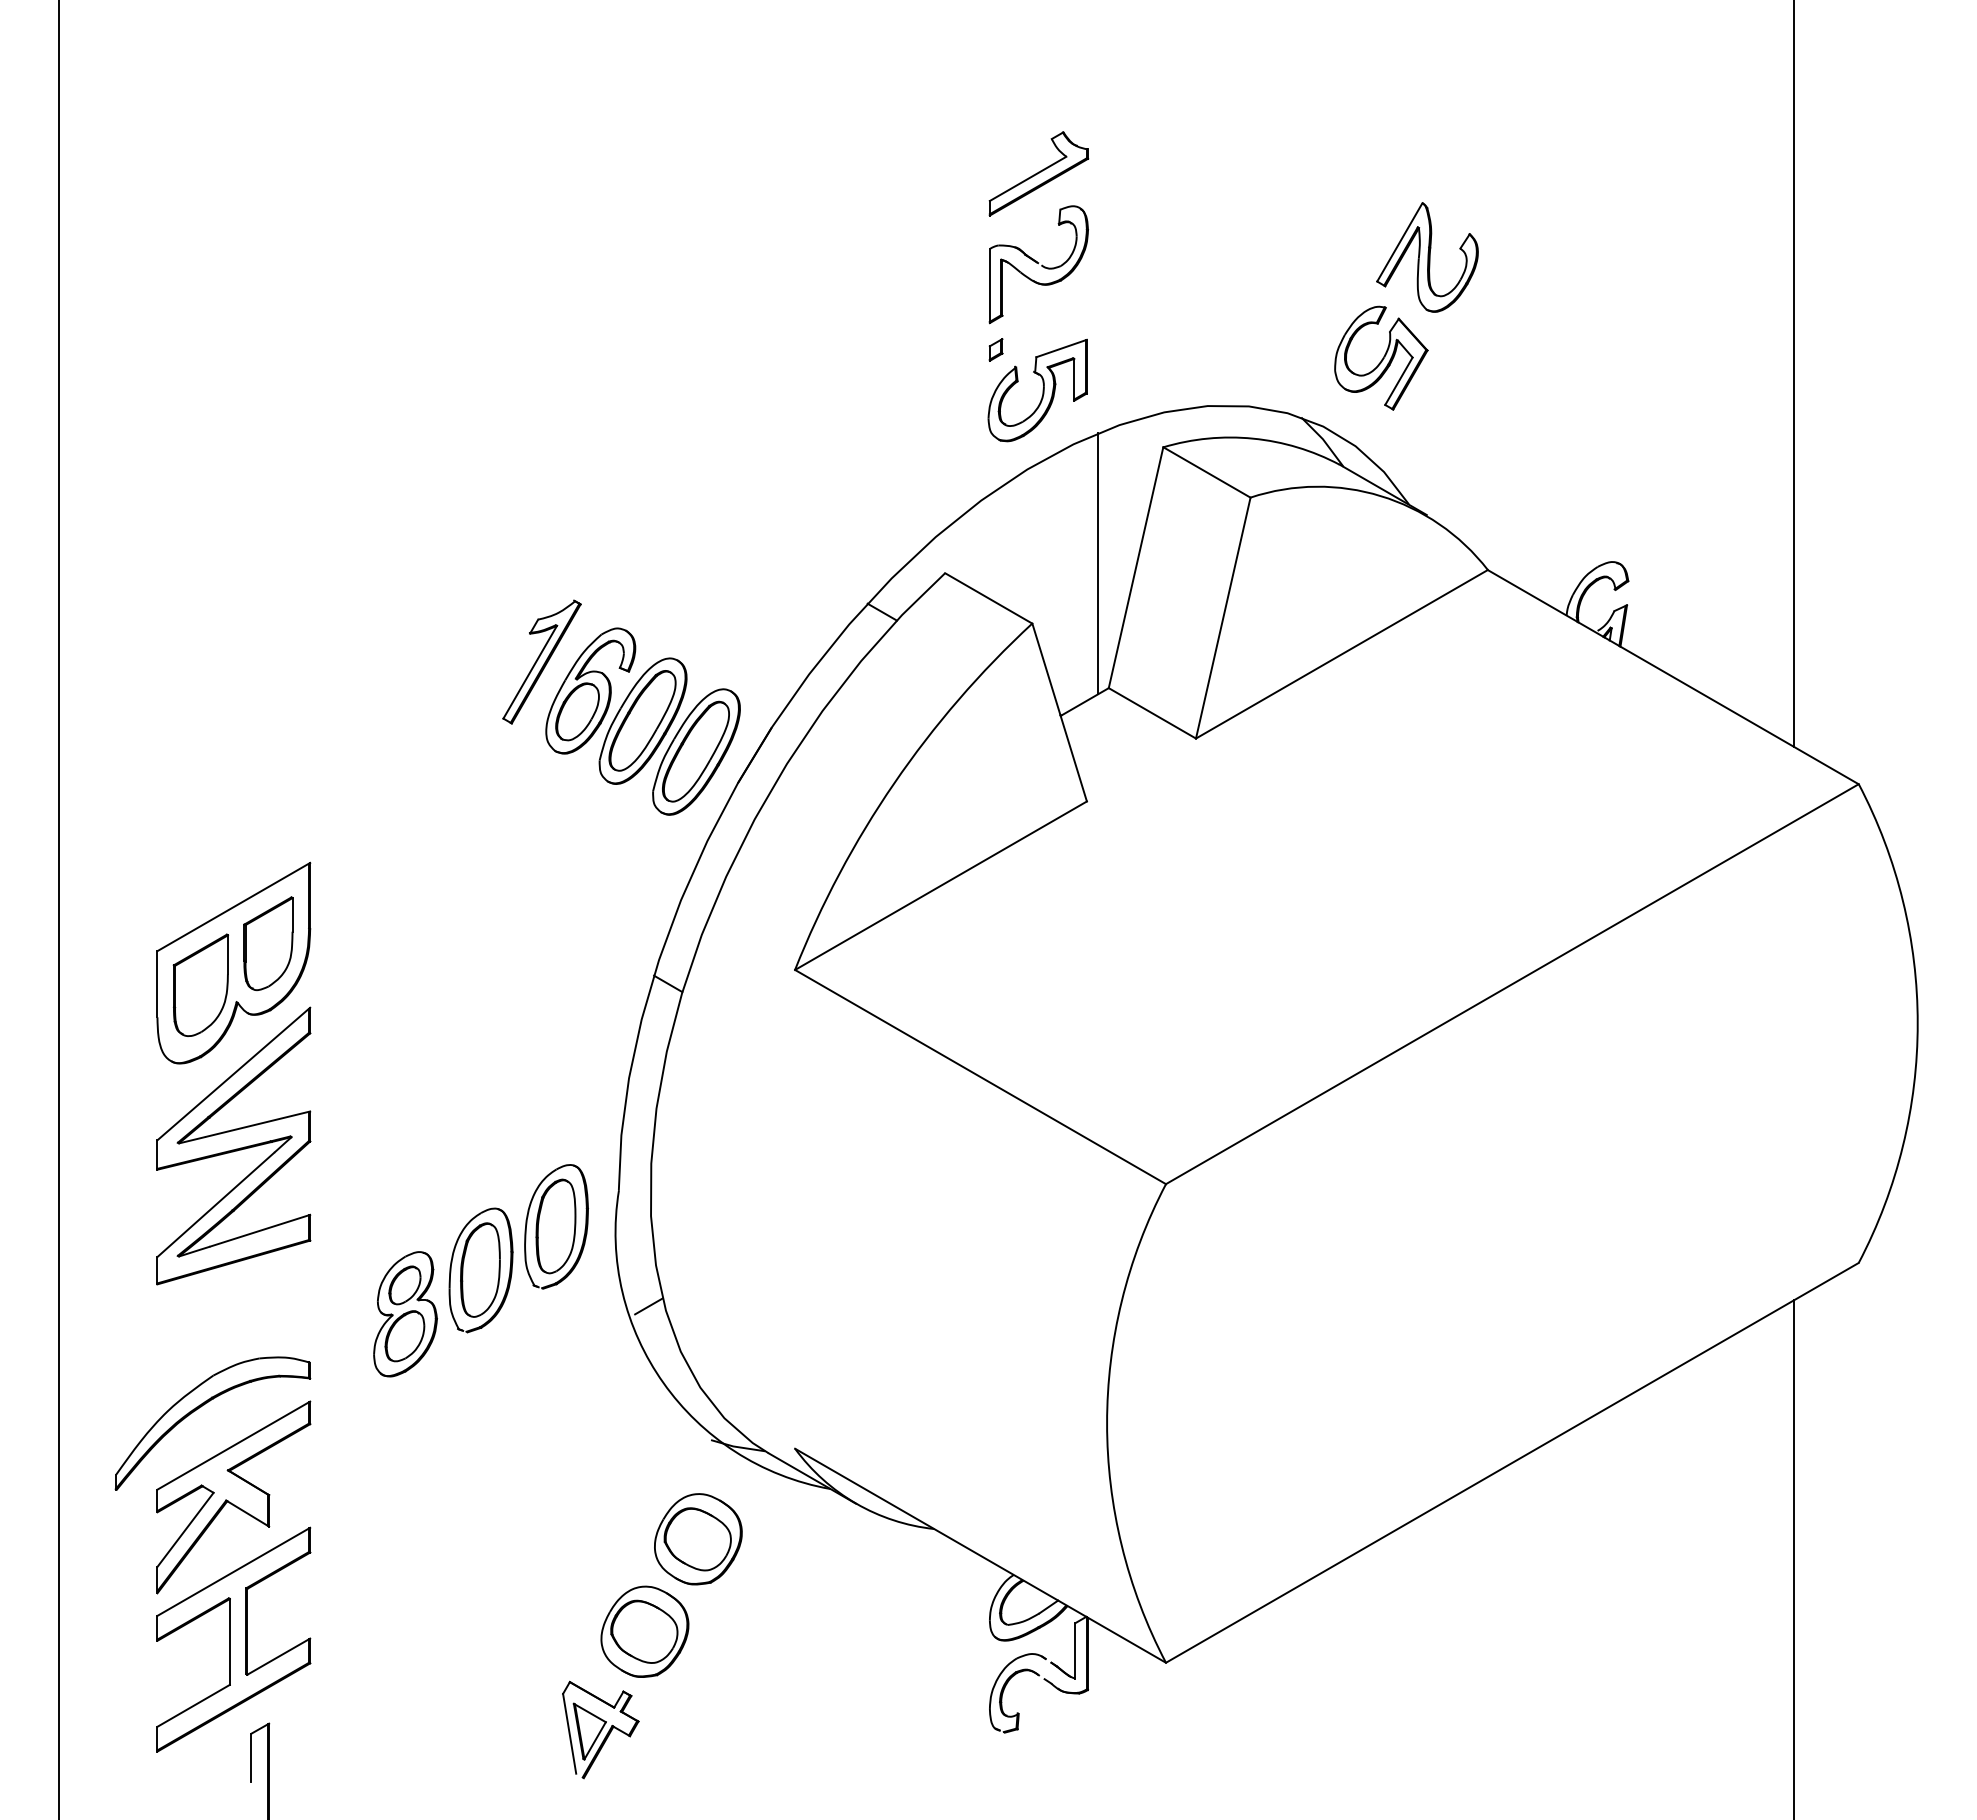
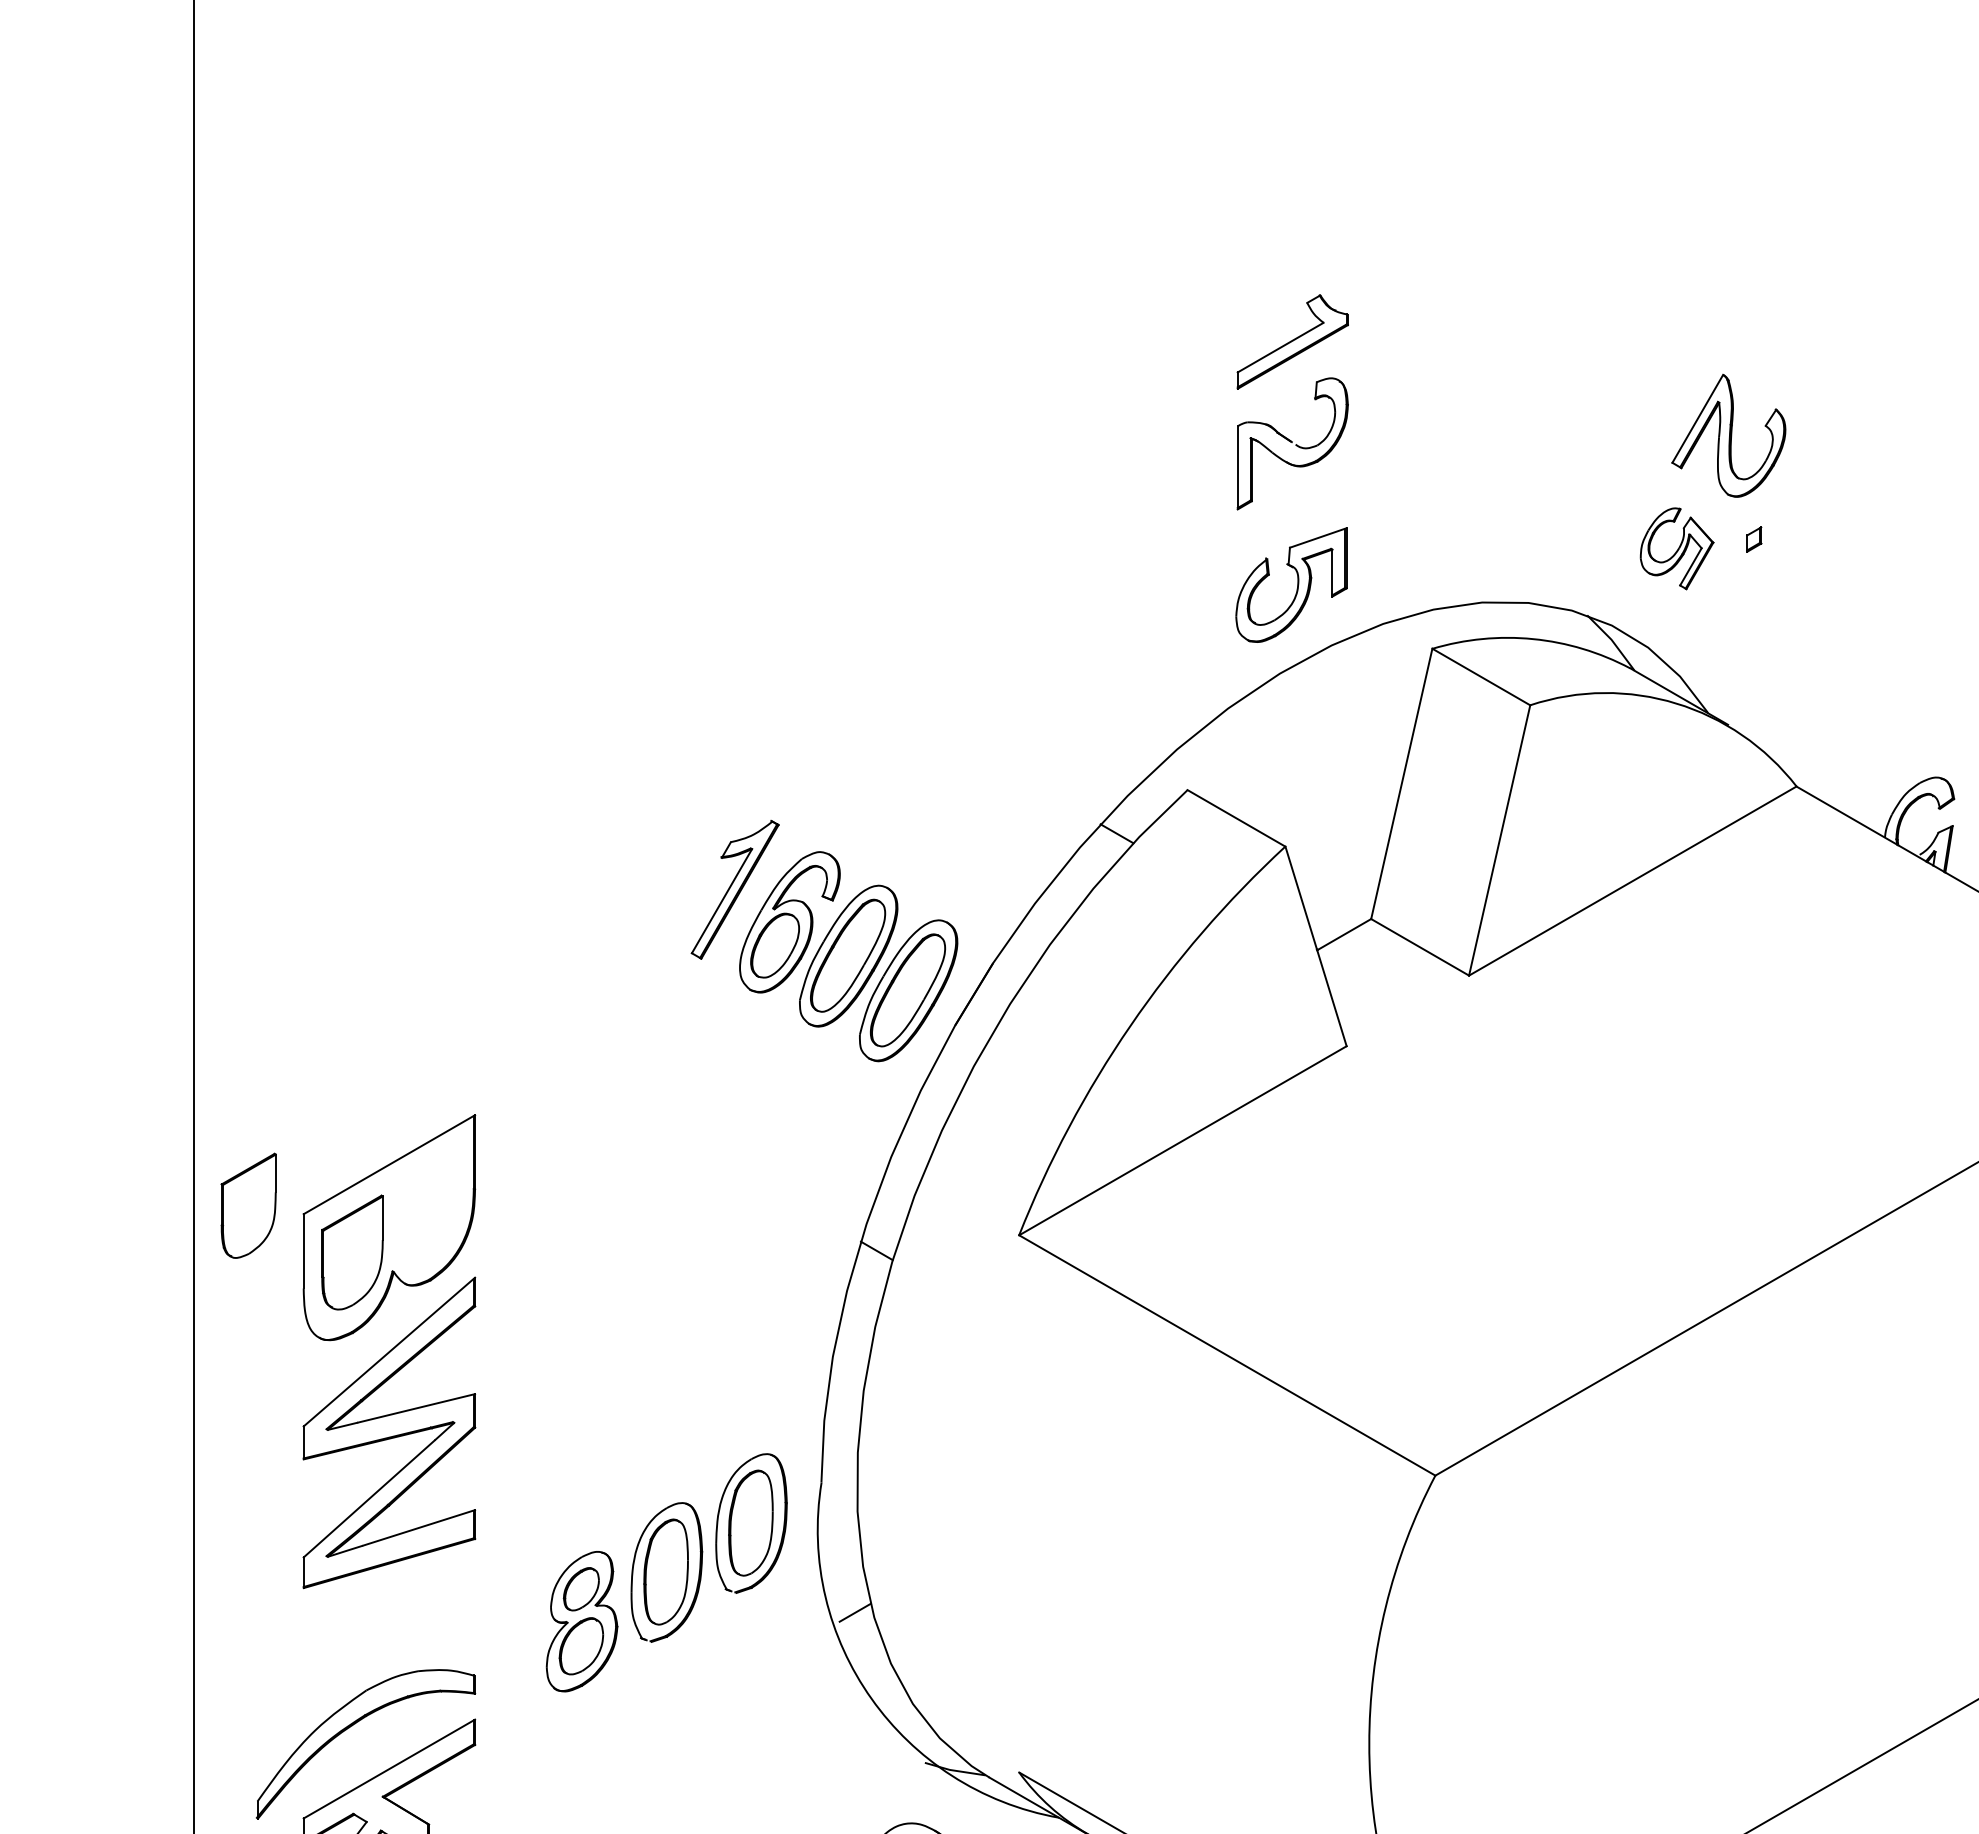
part: (995, 349) -> (1753, 539), moved
part: (1381, 357) -> (1677, 548), size x0.7
line: (1097, 563) -> (1358, 779), removed
part: (268, 943) -> (248, 1205), moved

